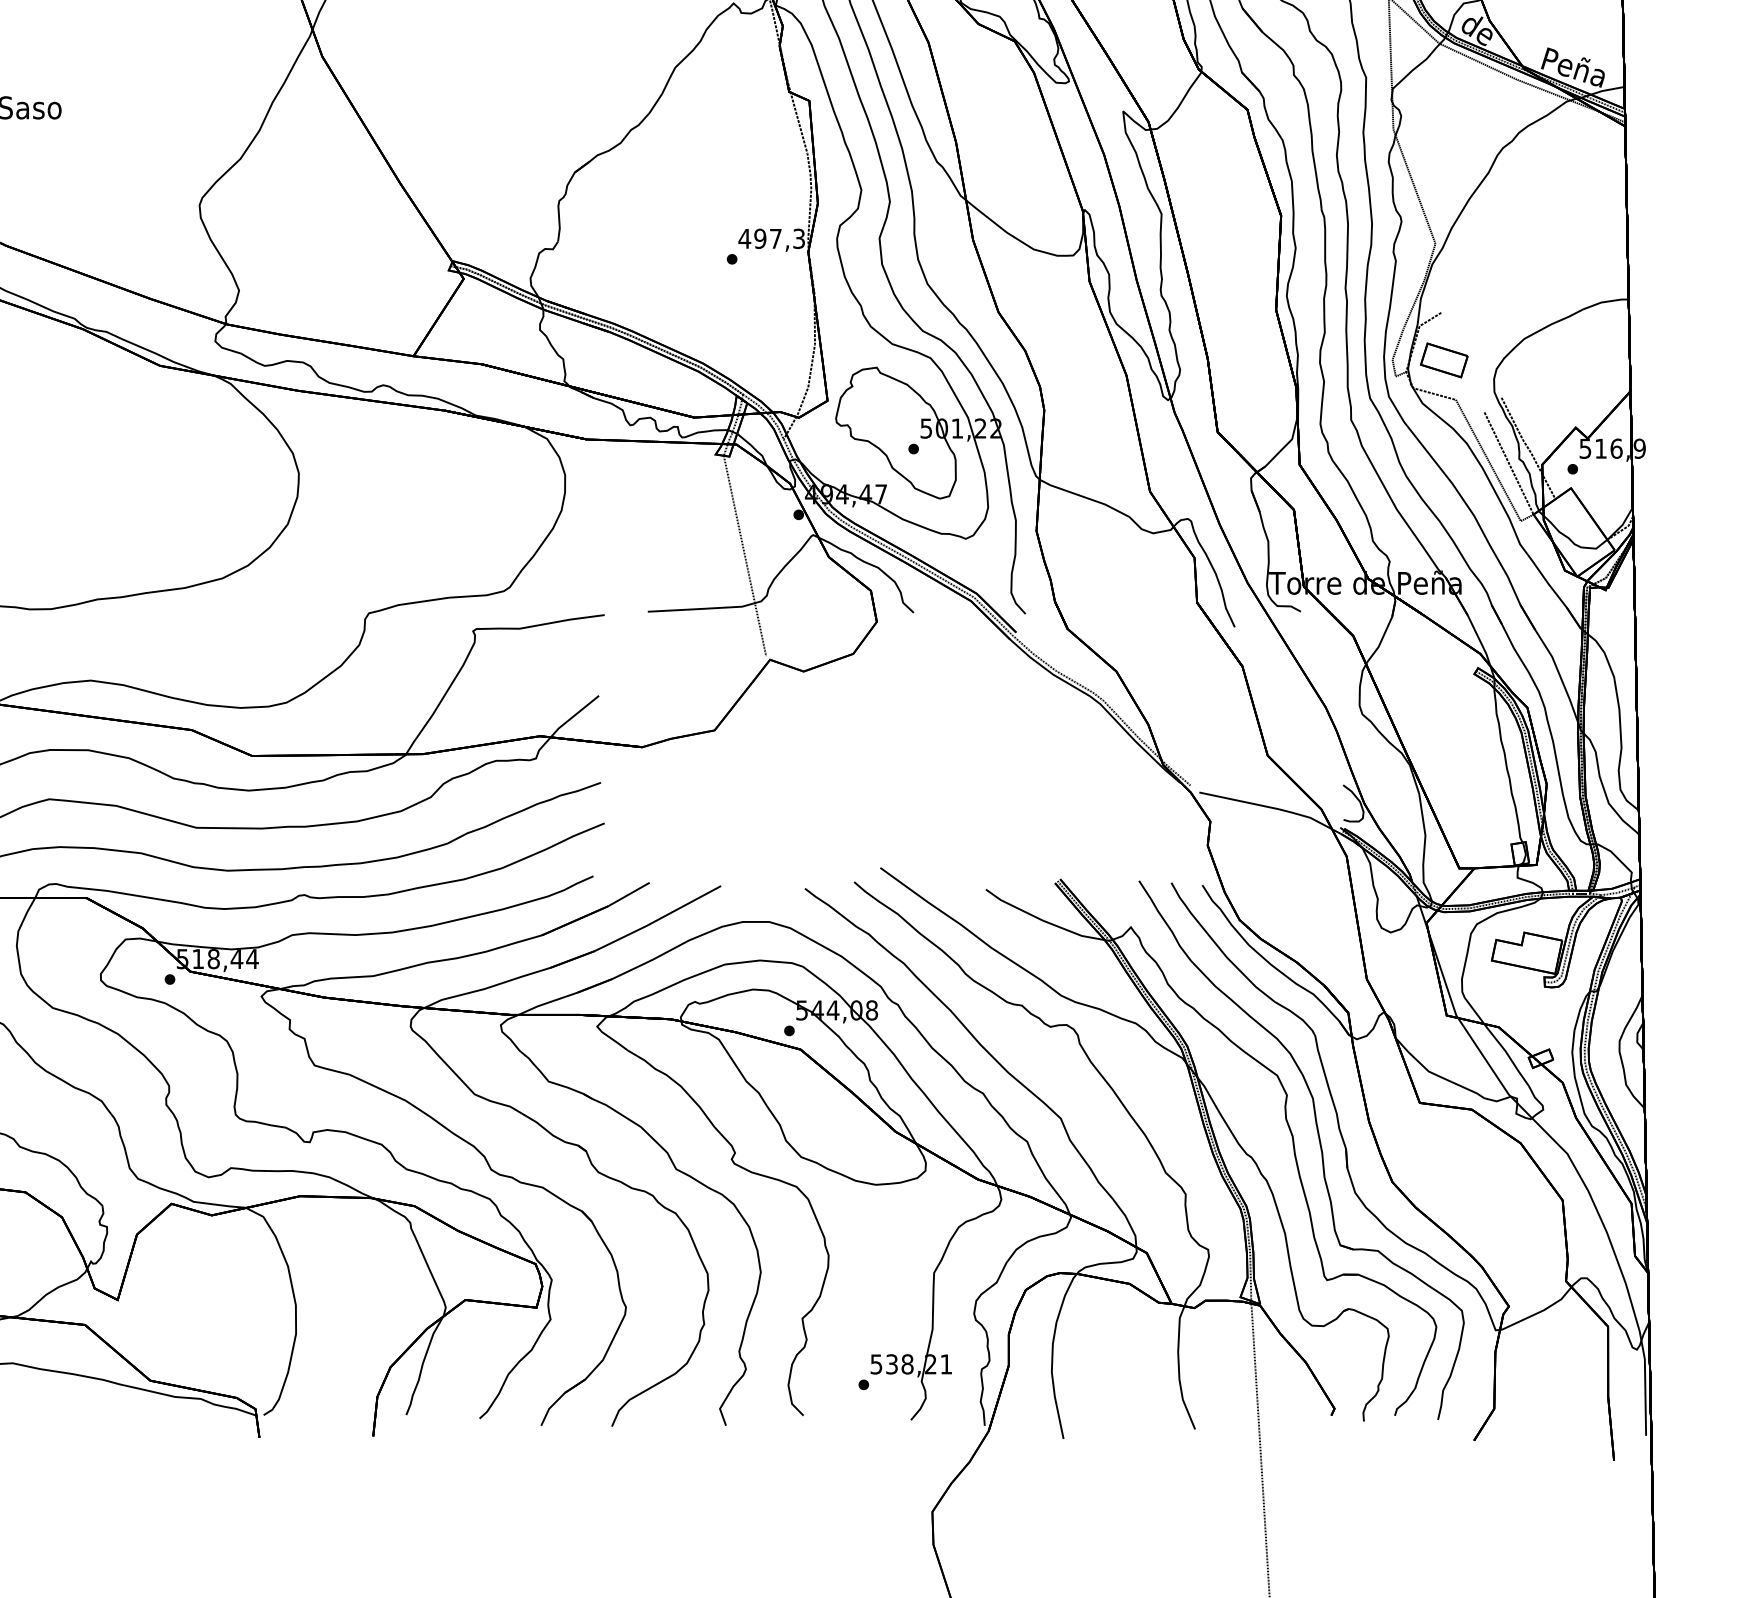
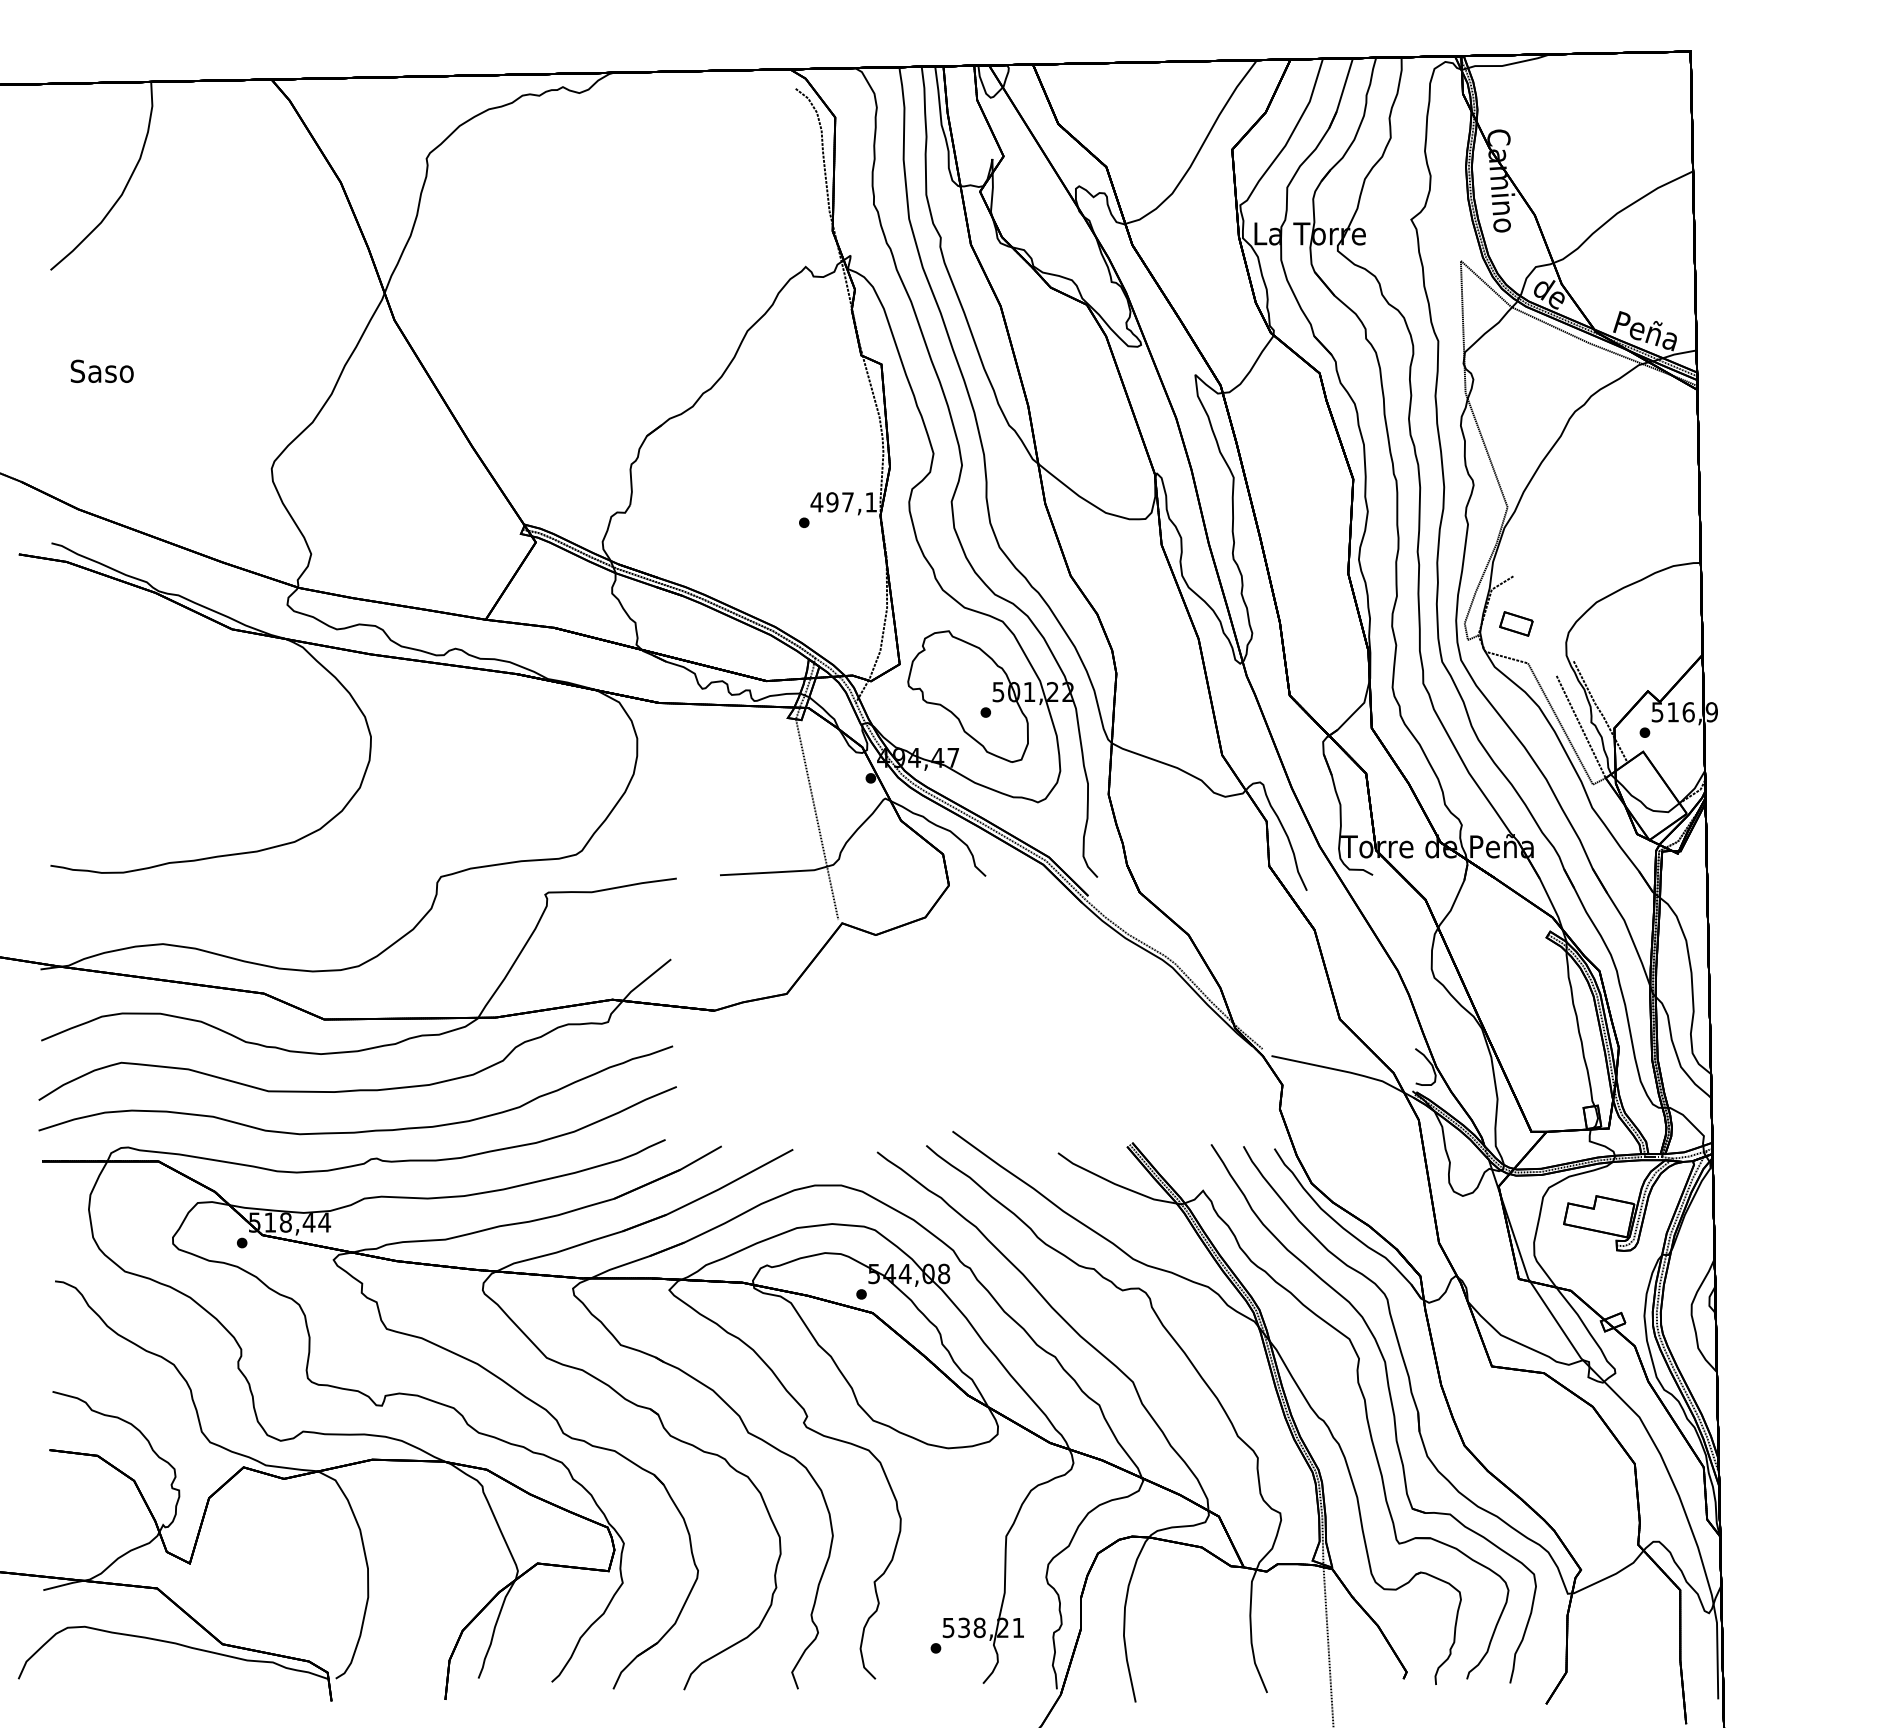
text: (799, 238) -> (871, 502), 497,3 -> 497,1
part: (1444, 359) -> (1516, 623), size x0.7

